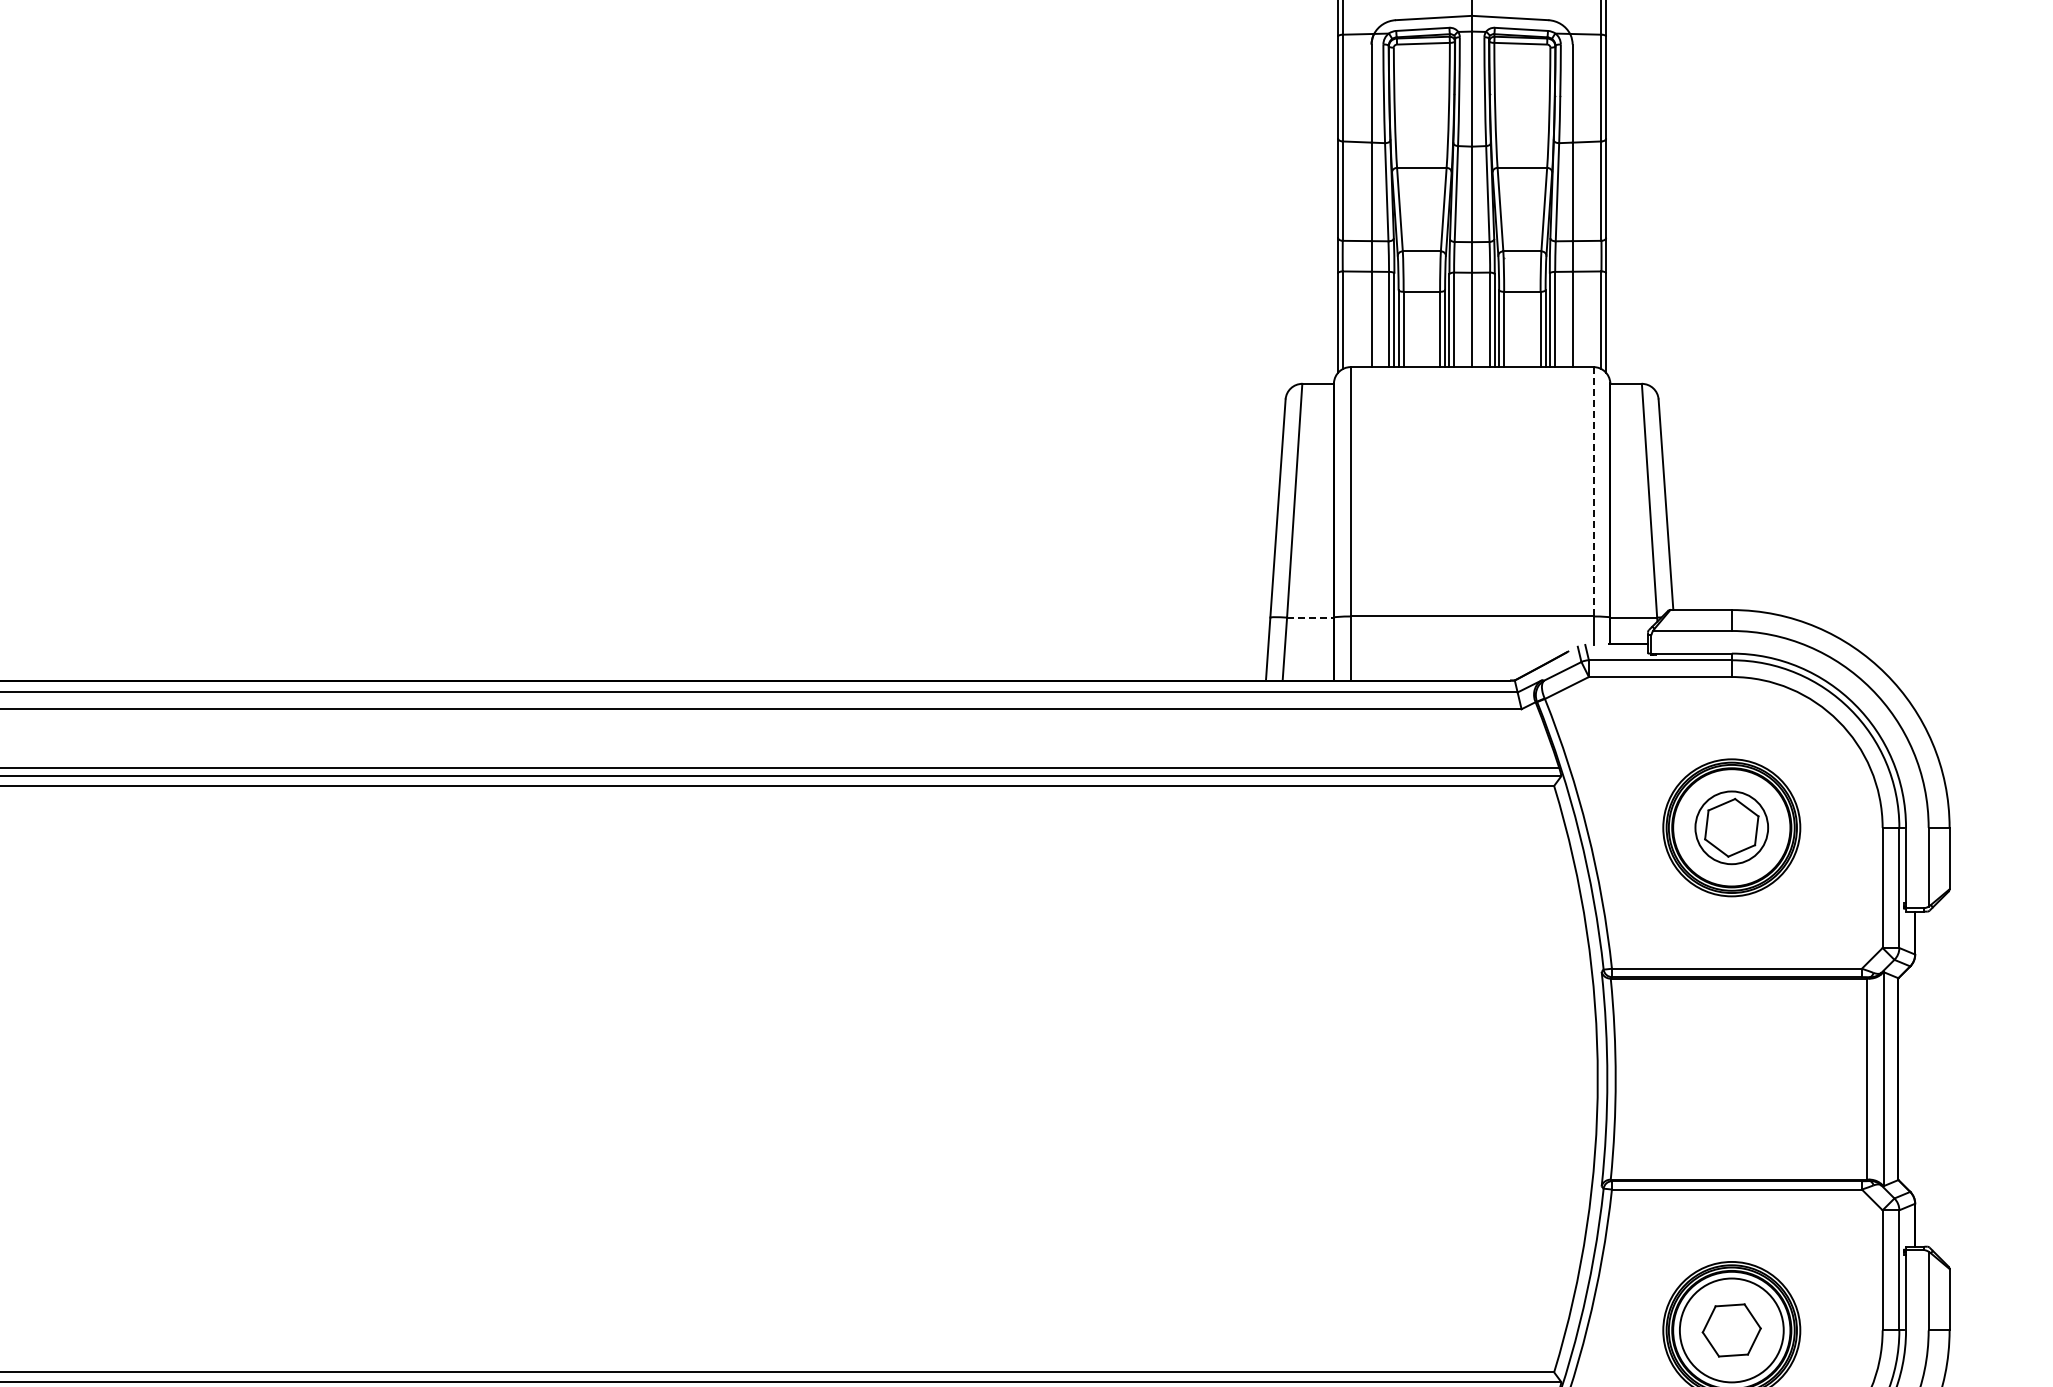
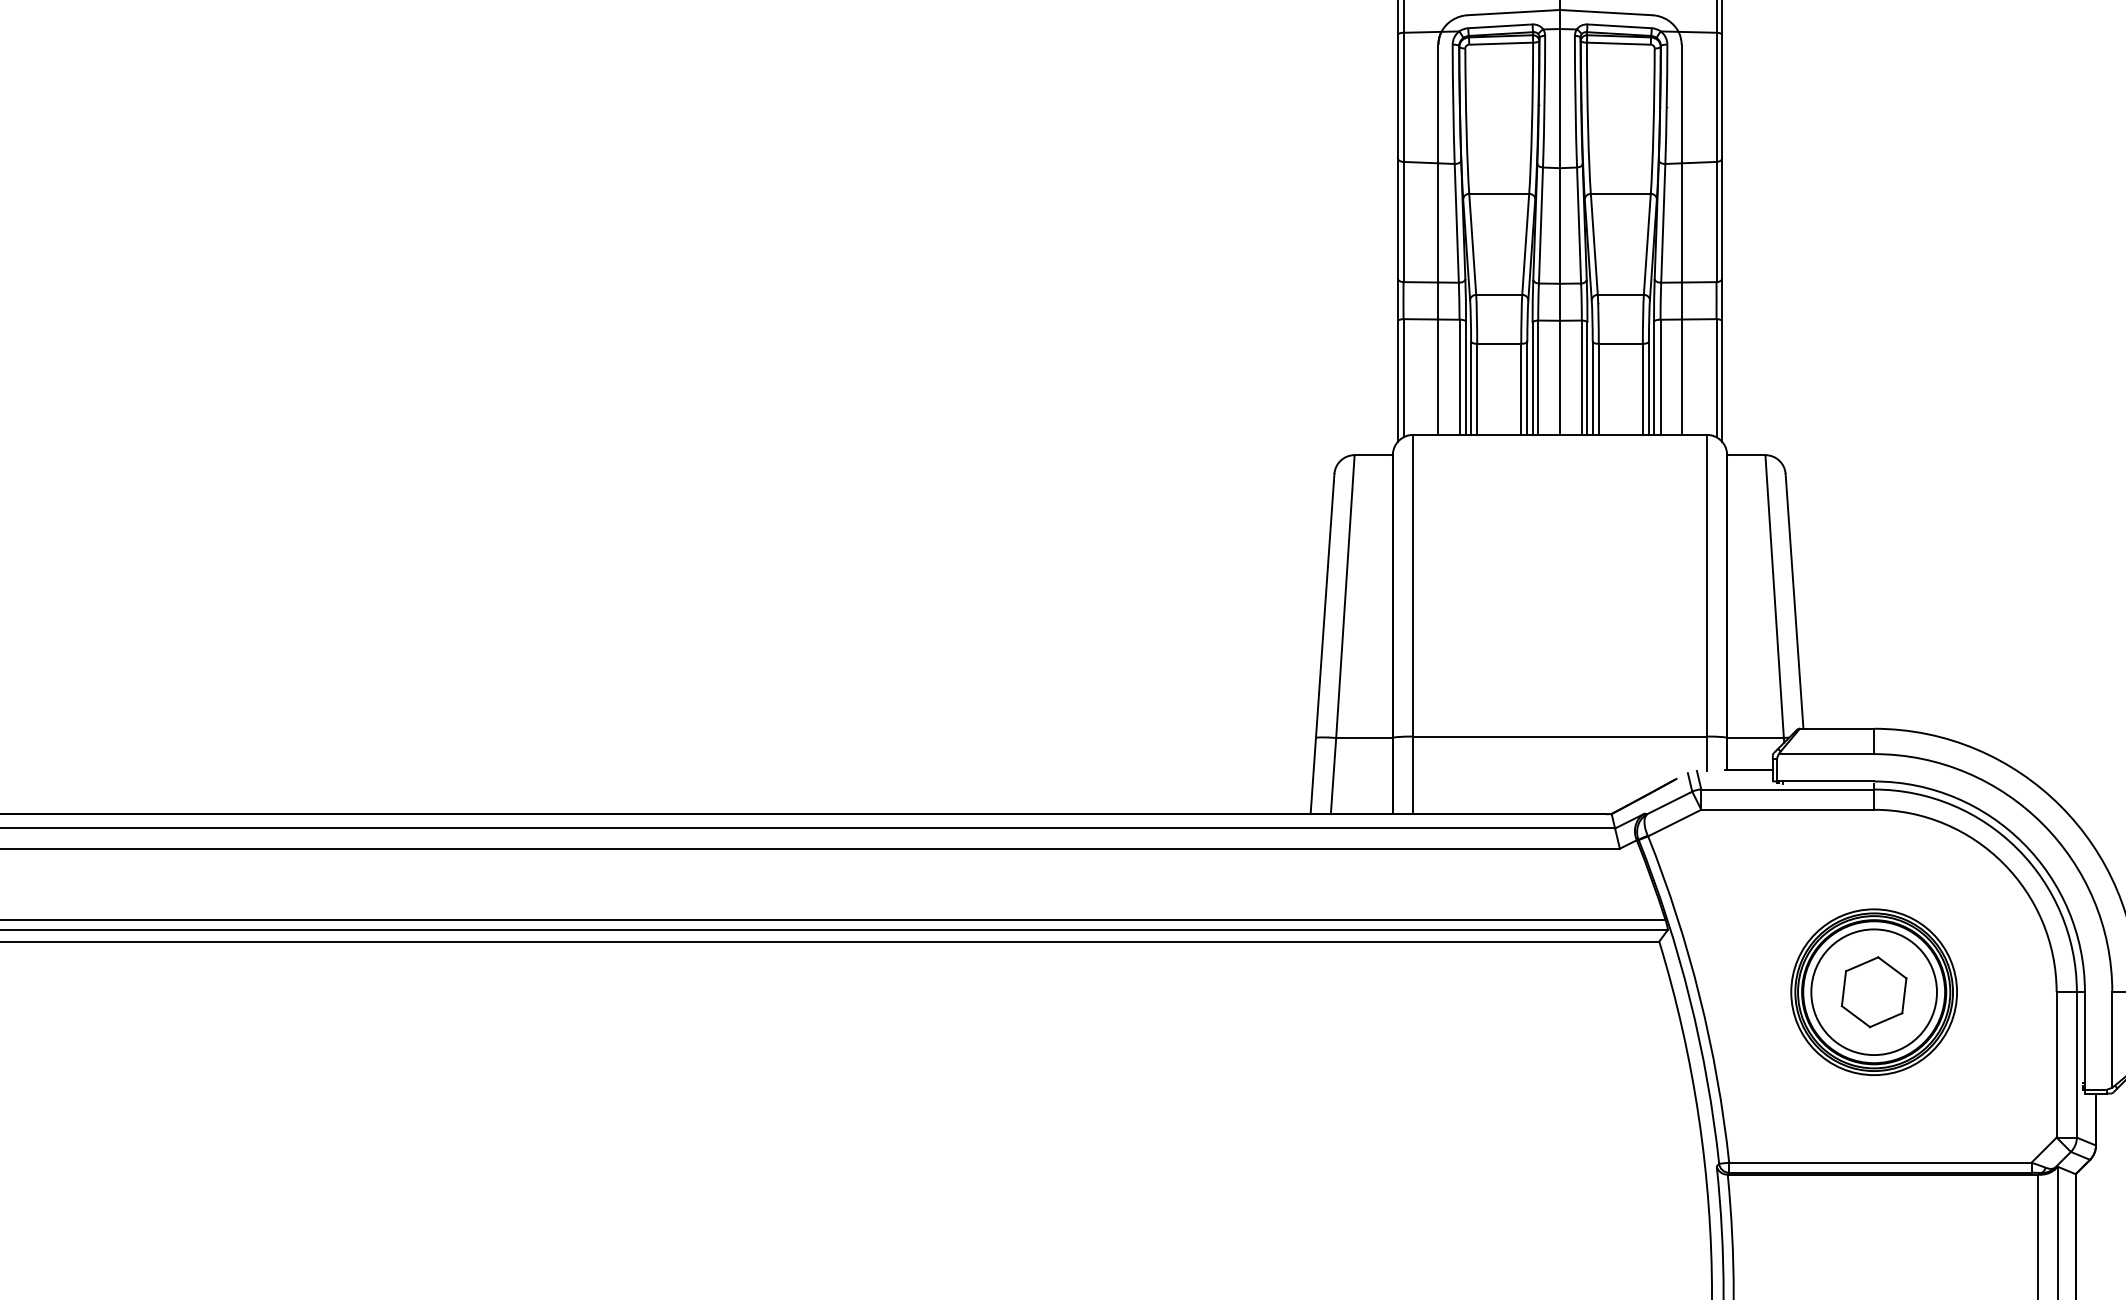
line: (1593, 491) -> (1706, 585), dashed -> solid
line: (1310, 617) -> (1364, 737), dashed -> solid
circle: (1731, 827) -> (1873, 991), size x1.43

